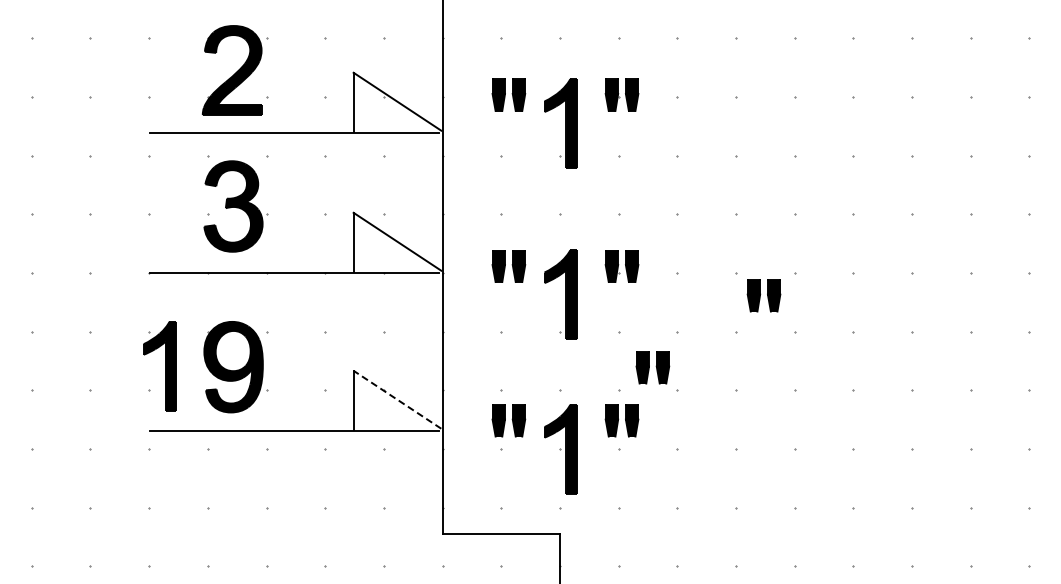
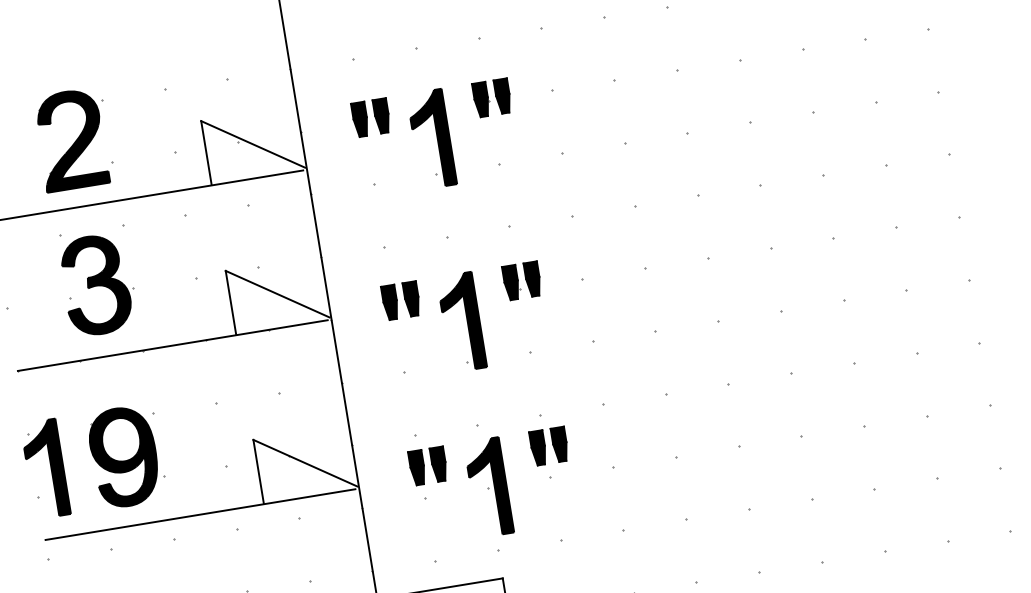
part: (763, 295) -> (678, 287), removed
part: (652, 367) -> (572, 383), removed
line: (397, 399) -> (305, 462), dashed -> solid

